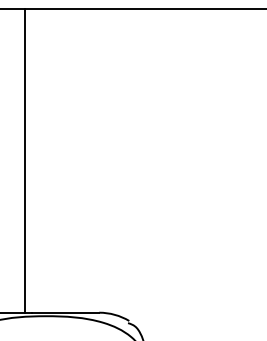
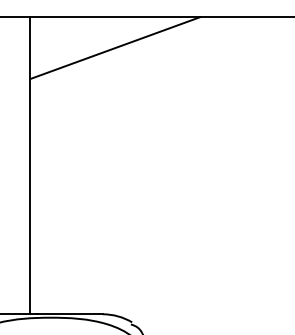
line: (112, 41) -> (115, 48), added

